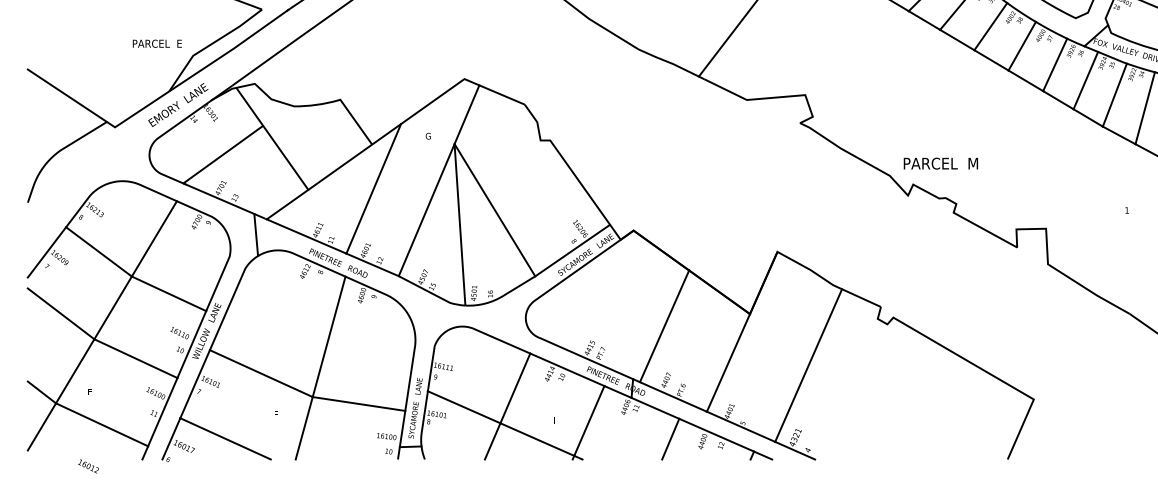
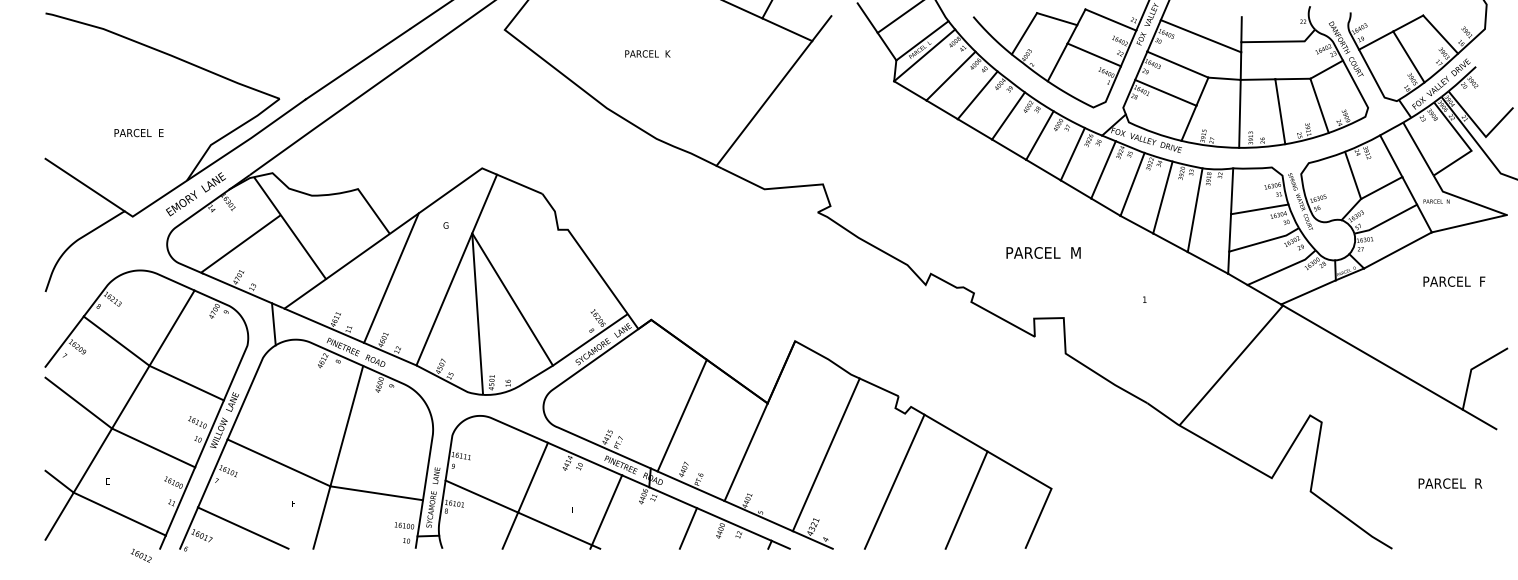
text: (156, 44) -> (138, 133), moved
text: (940, 163) -> (1043, 252), moved
line: (876, 392) -> (894, 481), added
line: (948, 410) -> (966, 499), added
text: (87, 466) -> (140, 555), moved

